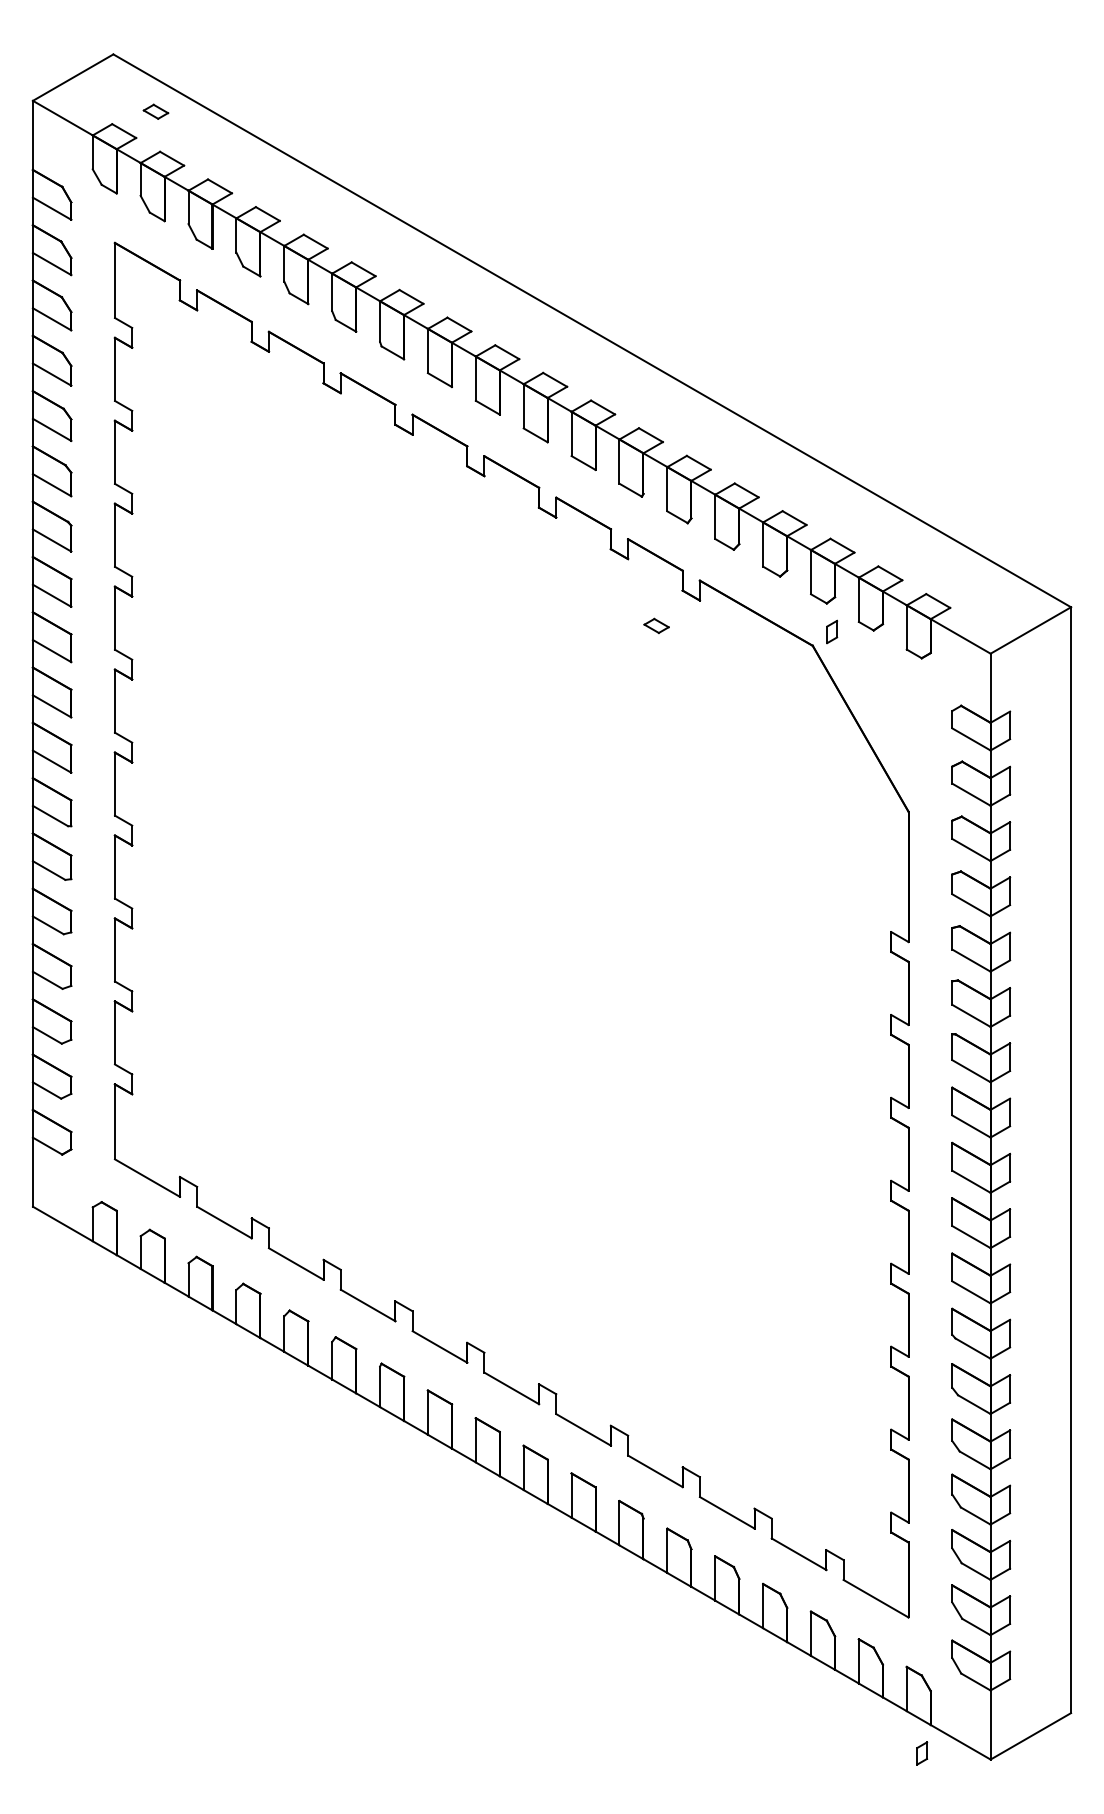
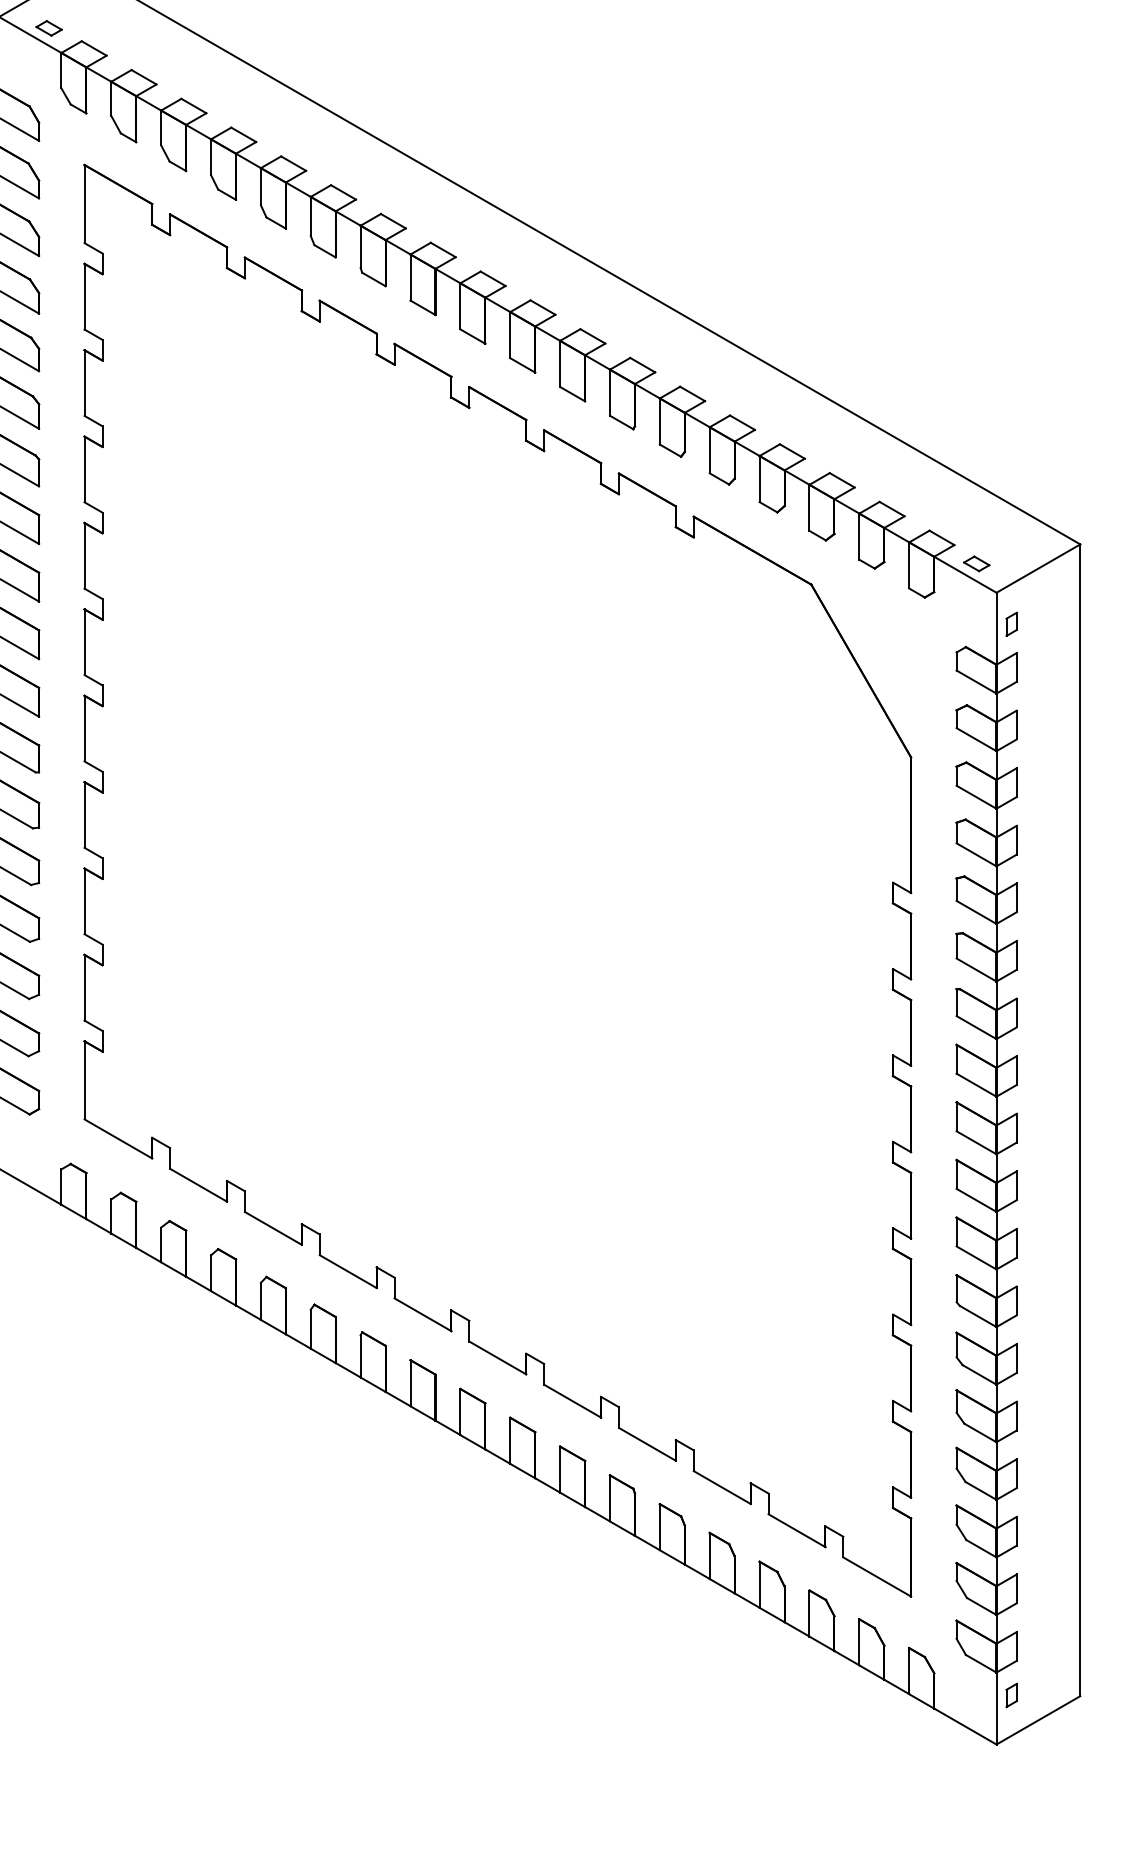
part: (155, 111) -> (48, 28), moved
part: (656, 625) -> (976, 563), moved
part: (832, 631) -> (1012, 623), moved
part: (922, 1753) -> (1012, 1695), moved

